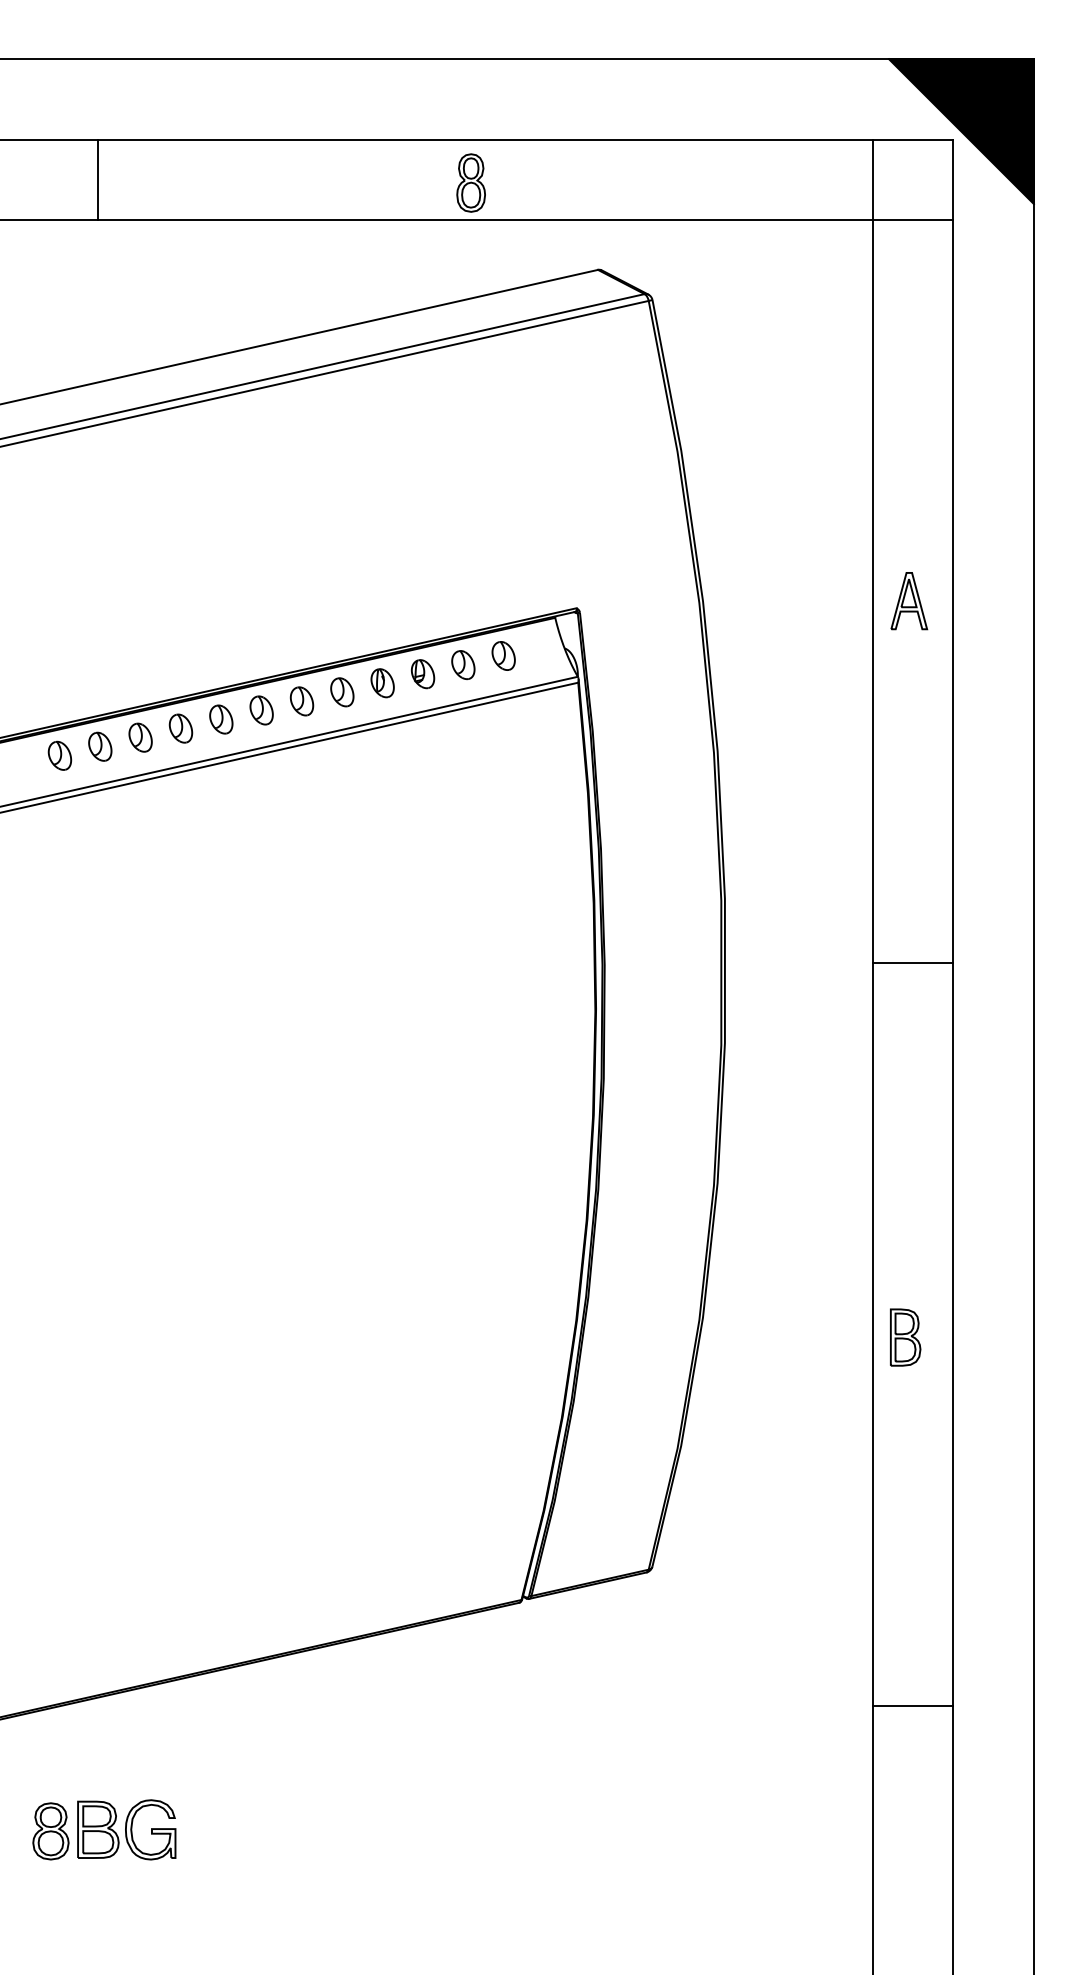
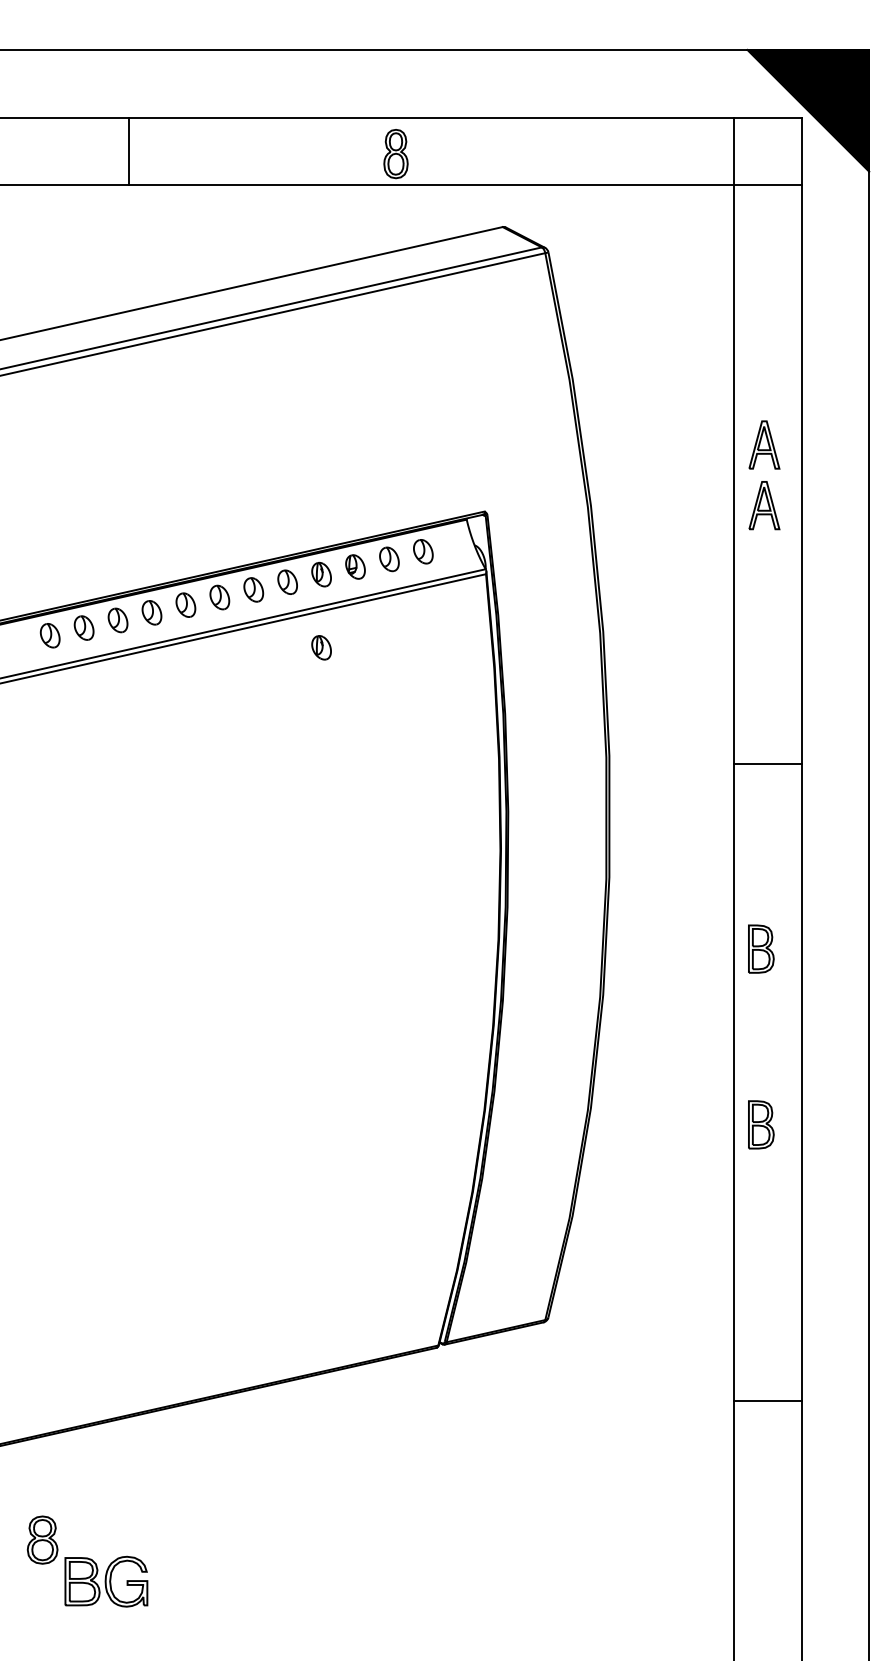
line: (98, 179) -> (128, 151), moved
part: (909, 529) -> (764, 445), added
part: (382, 770) -> (321, 648), added
line: (912, 963) -> (767, 764), moved
part: (905, 1128) -> (761, 949), added
line: (912, 1706) -> (767, 1401), moved
part: (126, 1829) -> (106, 1581), moved

